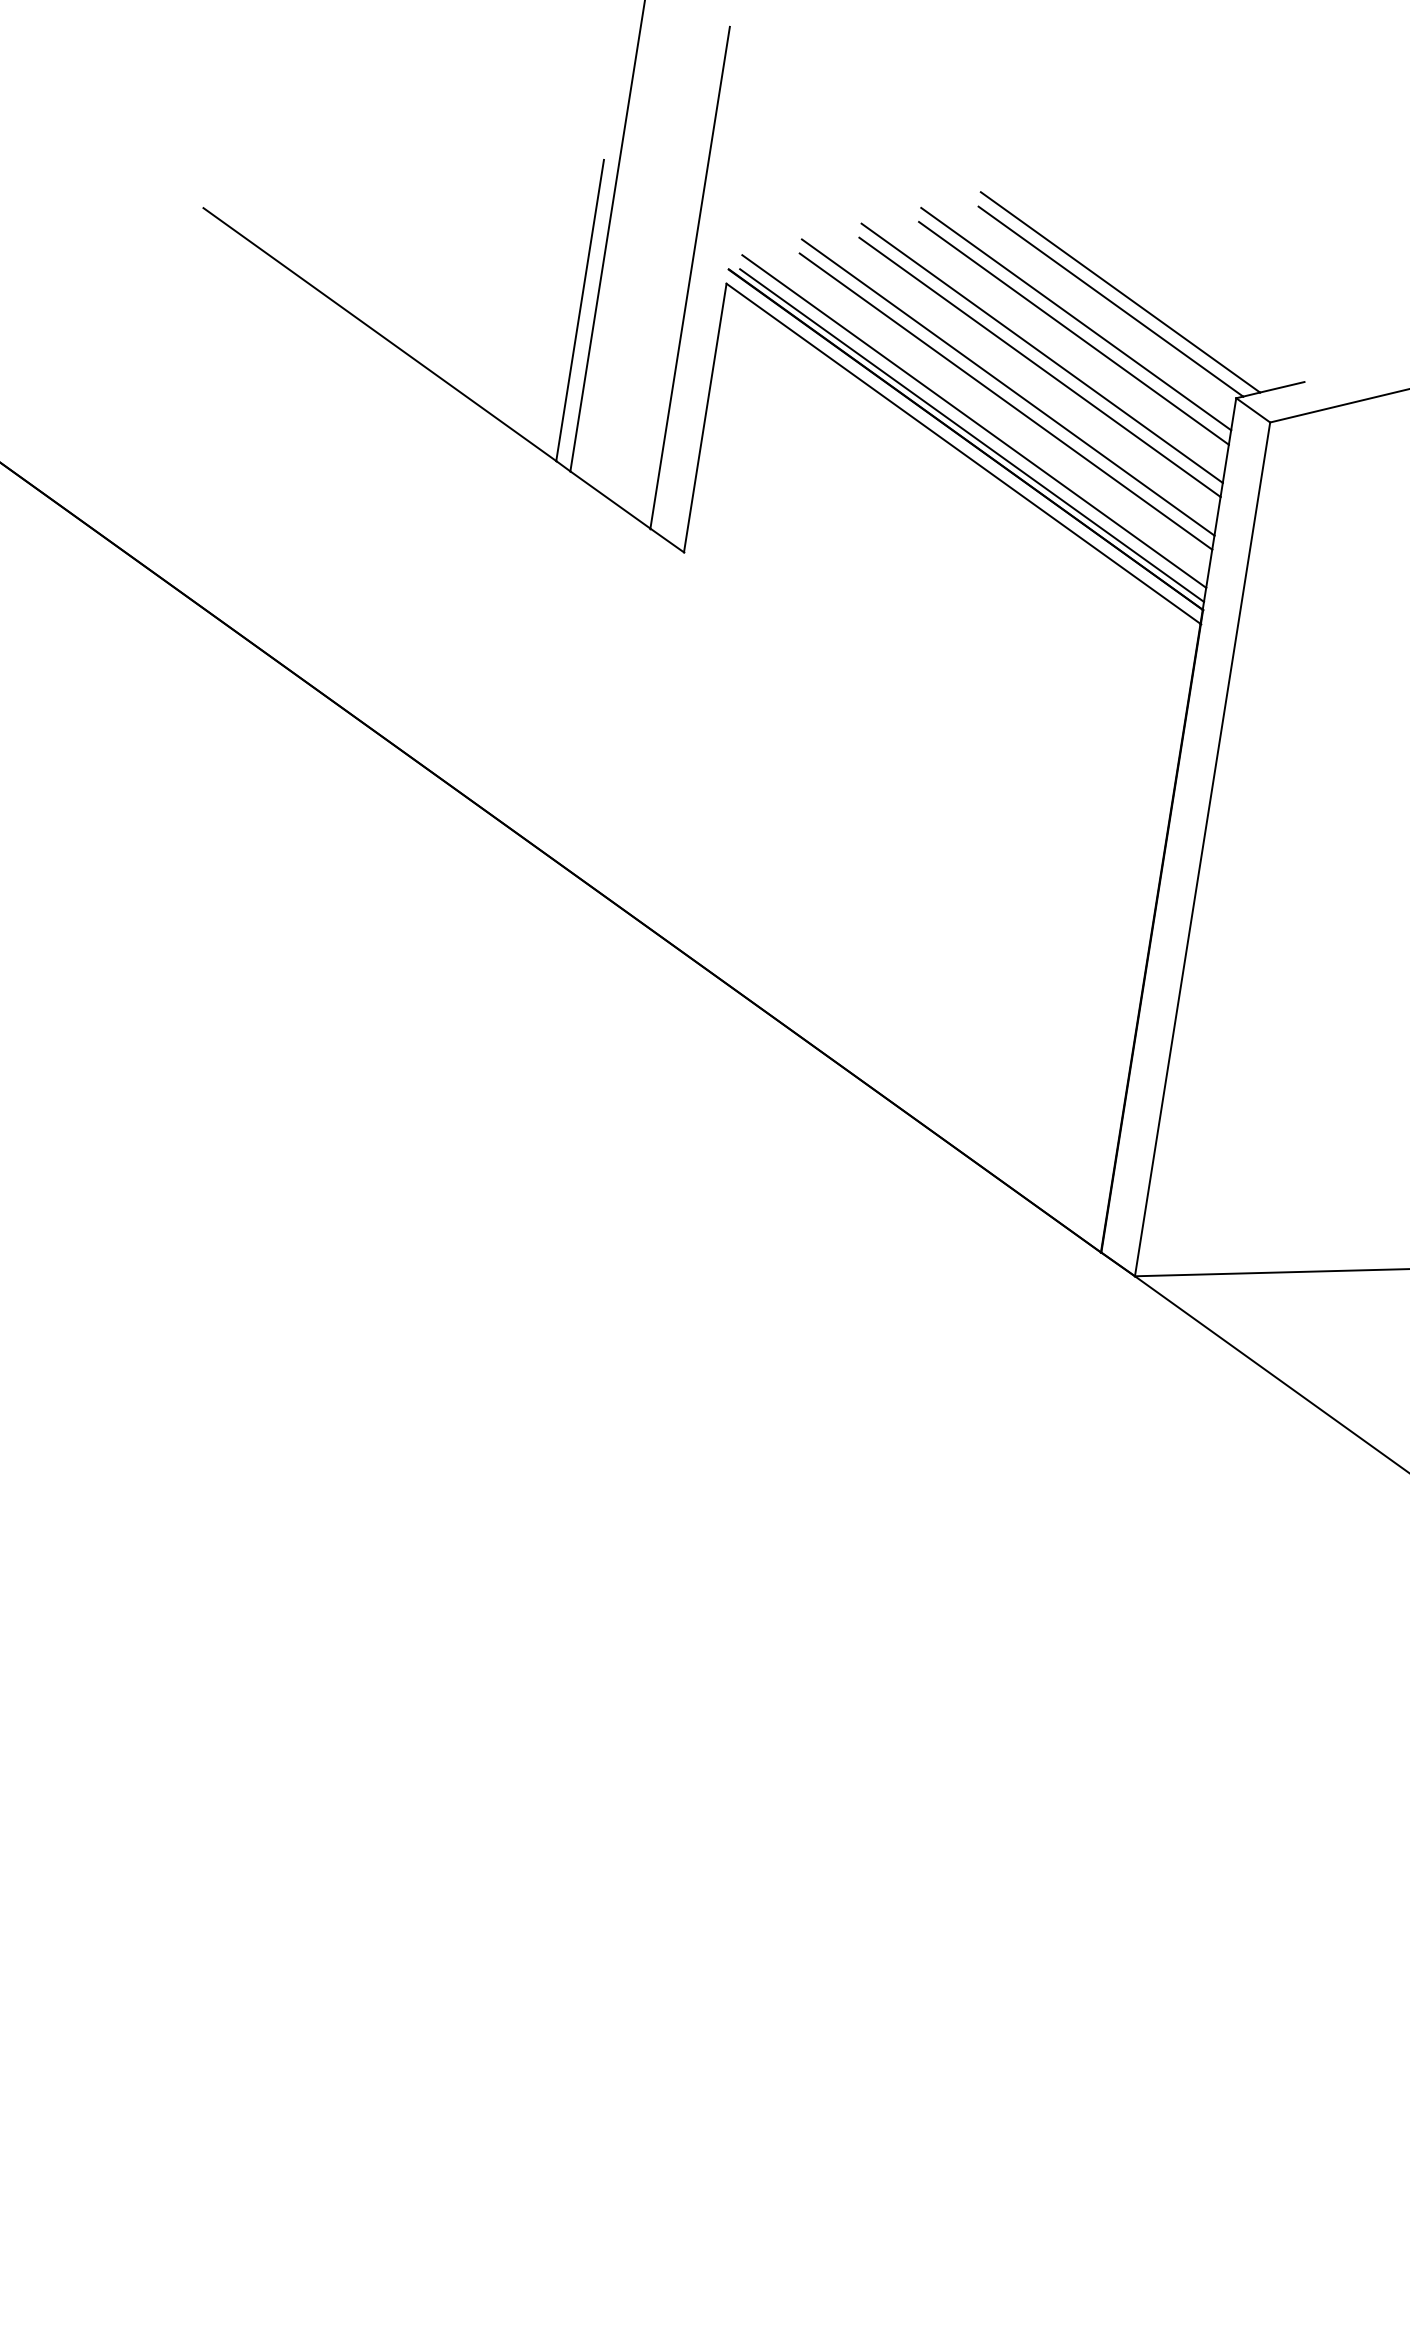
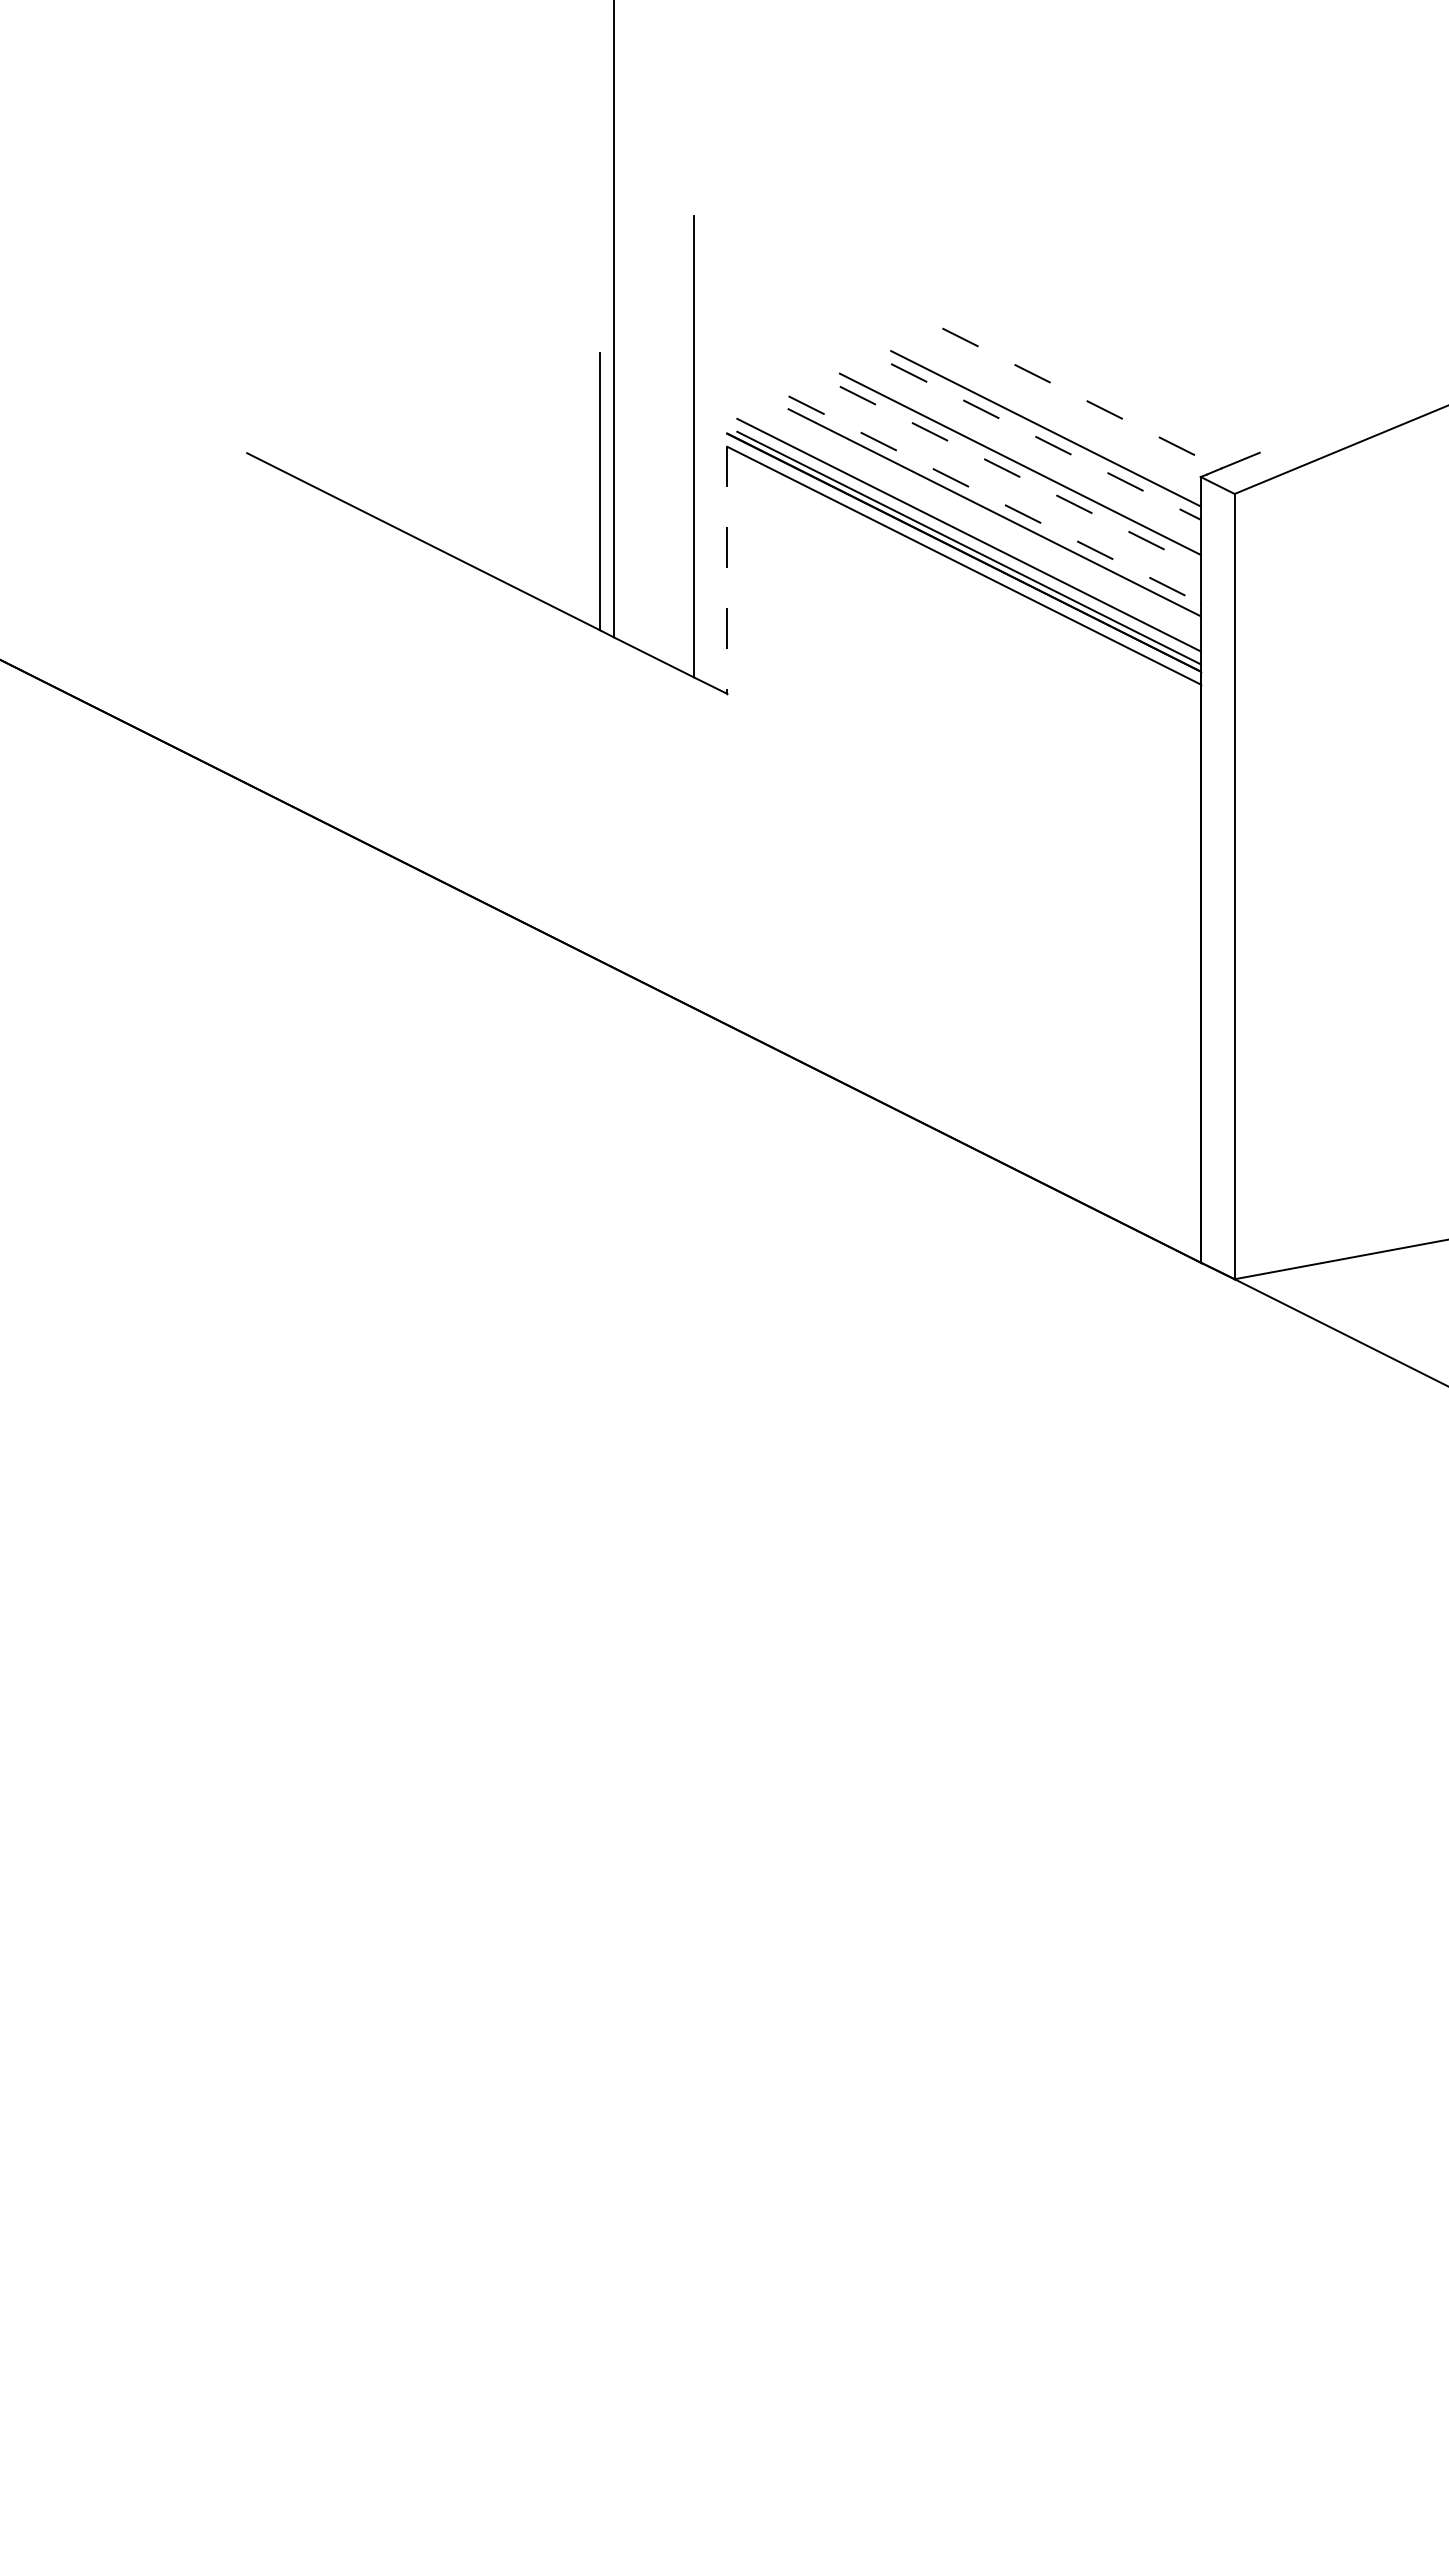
line: (1121, 292) -> (1082, 398), solid -> dashed
line: (1110, 300) -> (1074, 407), removed
line: (1074, 334) -> (1046, 442), solid -> dashed
line: (1040, 367) -> (1020, 477), solid -> dashed
line: (1008, 387) -> (994, 499), solid -> dashed
line: (705, 418) -> (727, 570), solid -> dashed

